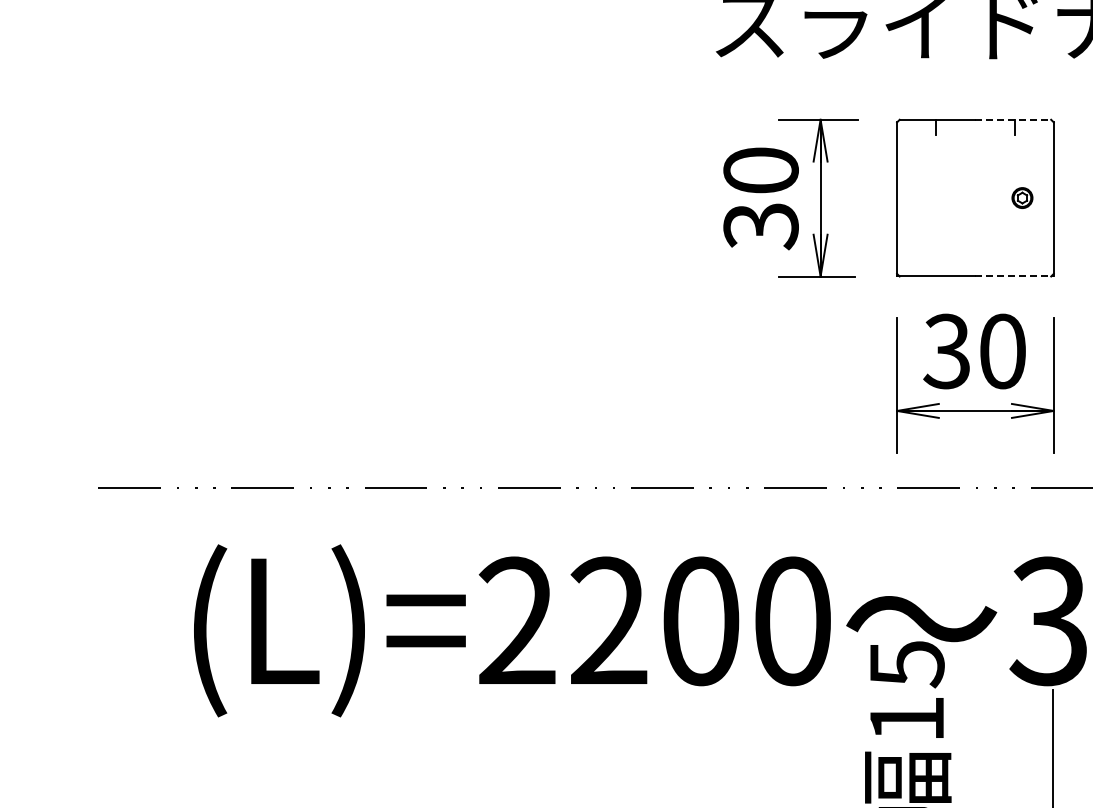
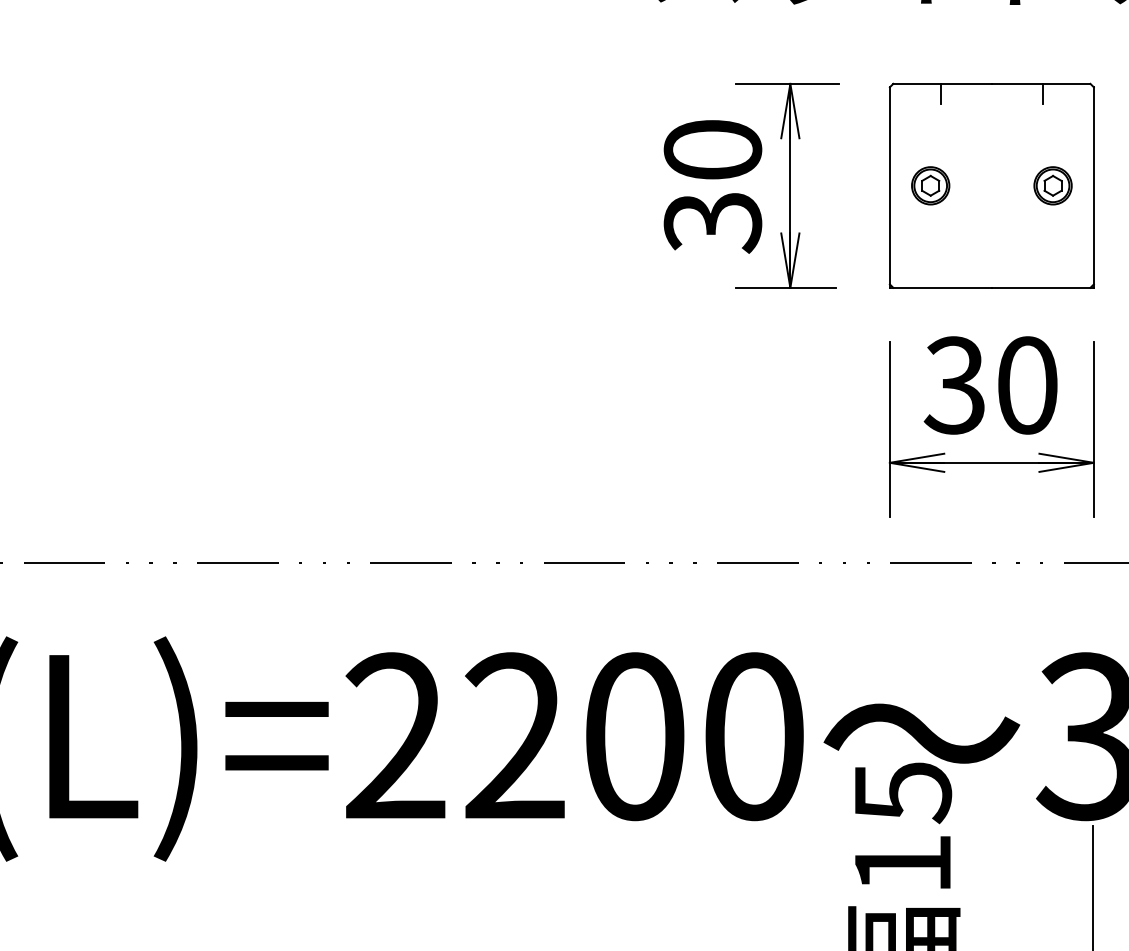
line: (1013, 119) -> (1041, 83), dashed -> solid
part: (928, 197) -> (930, 185), added
part: (1022, 197) -> (1053, 185), size x1.43
line: (1015, 276) -> (1044, 287), dashed -> solid

